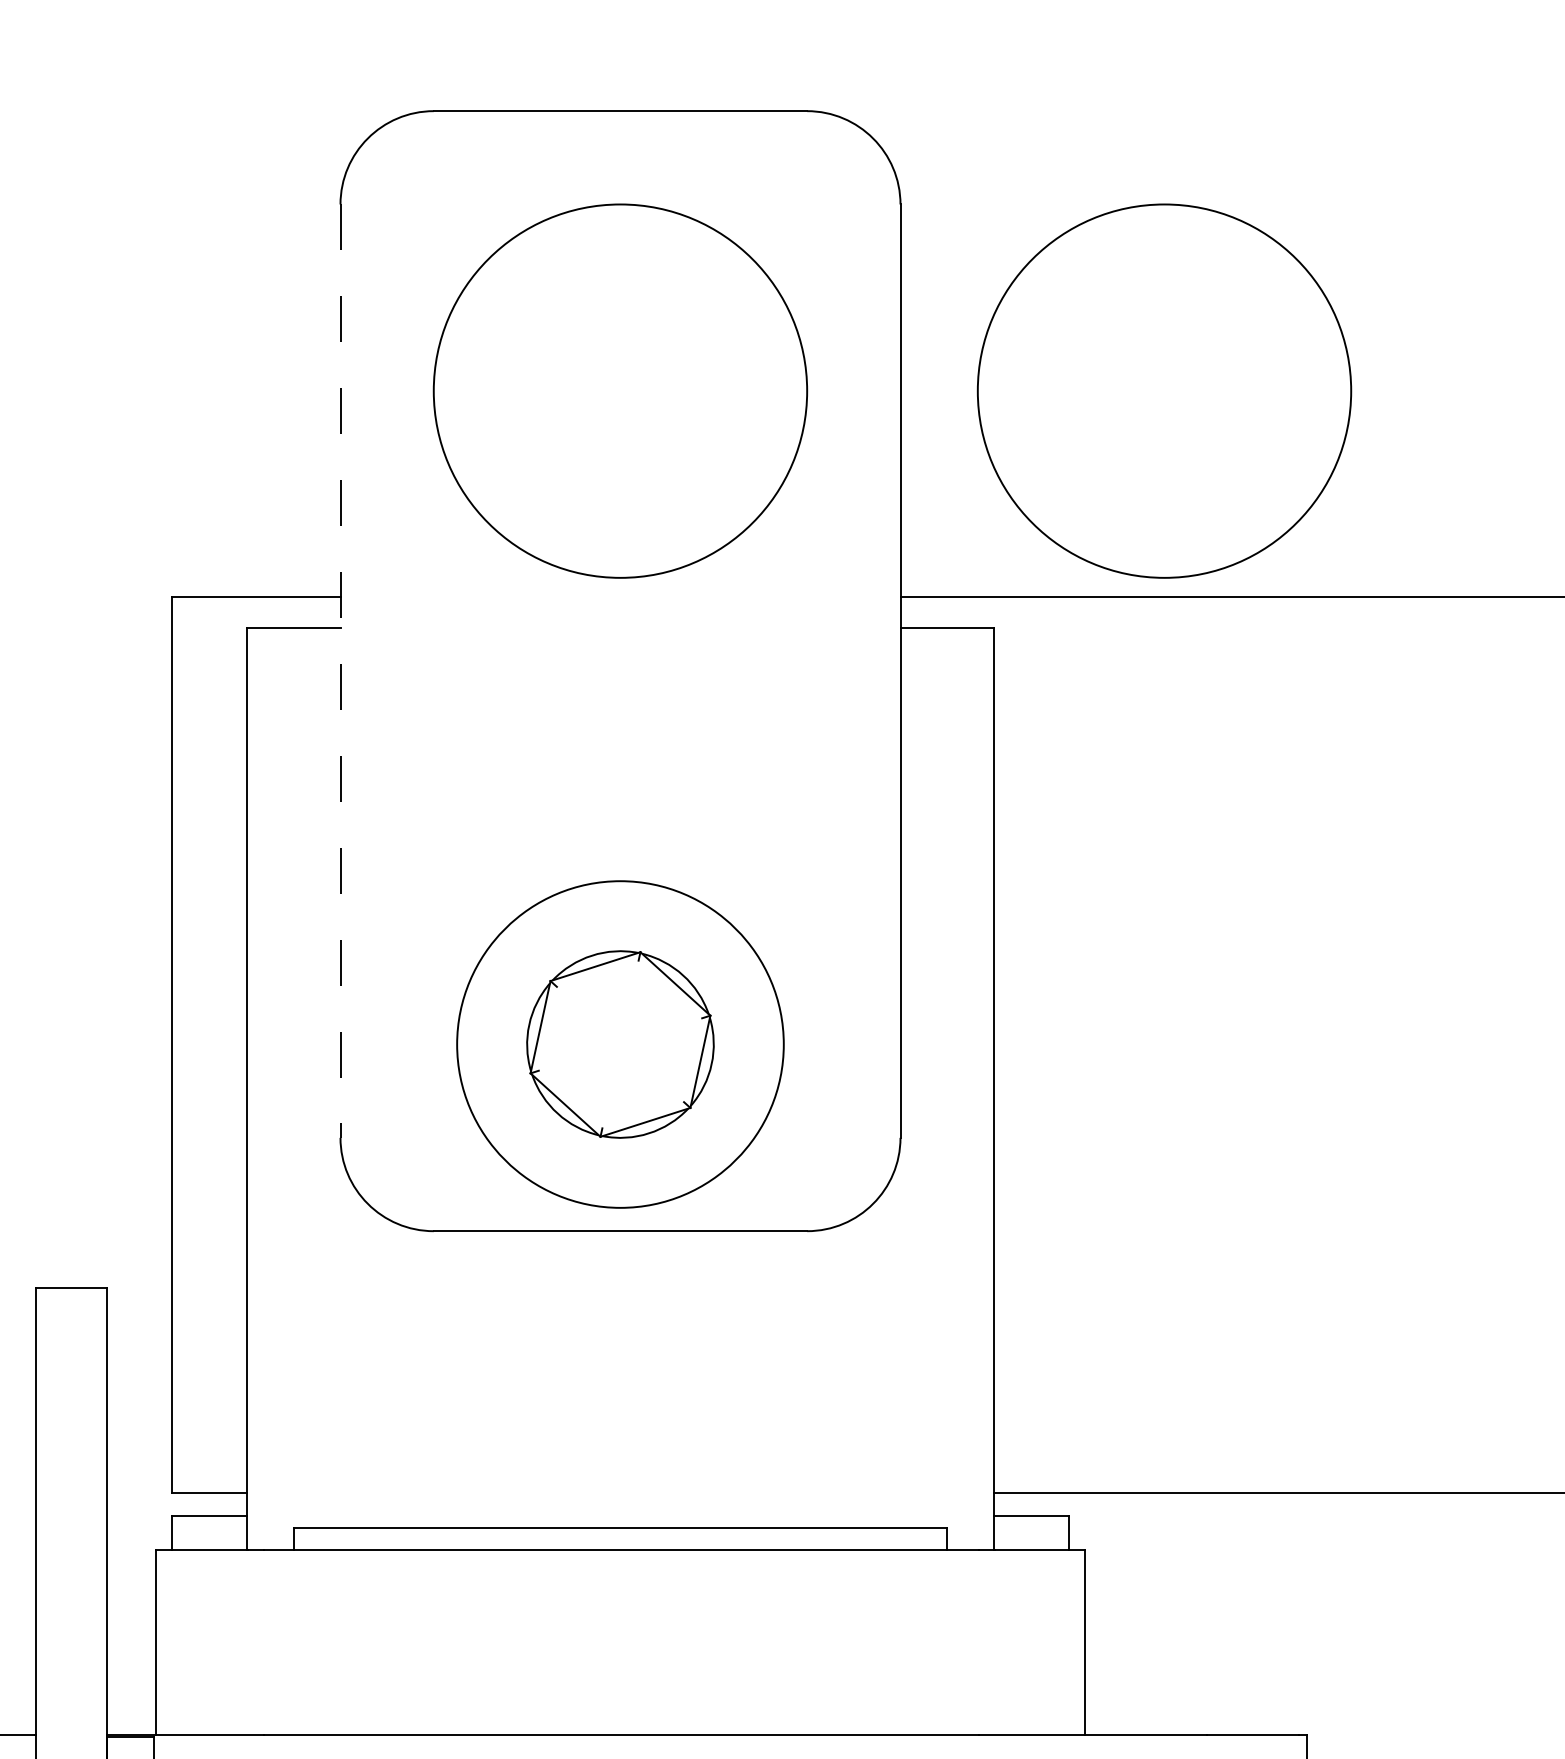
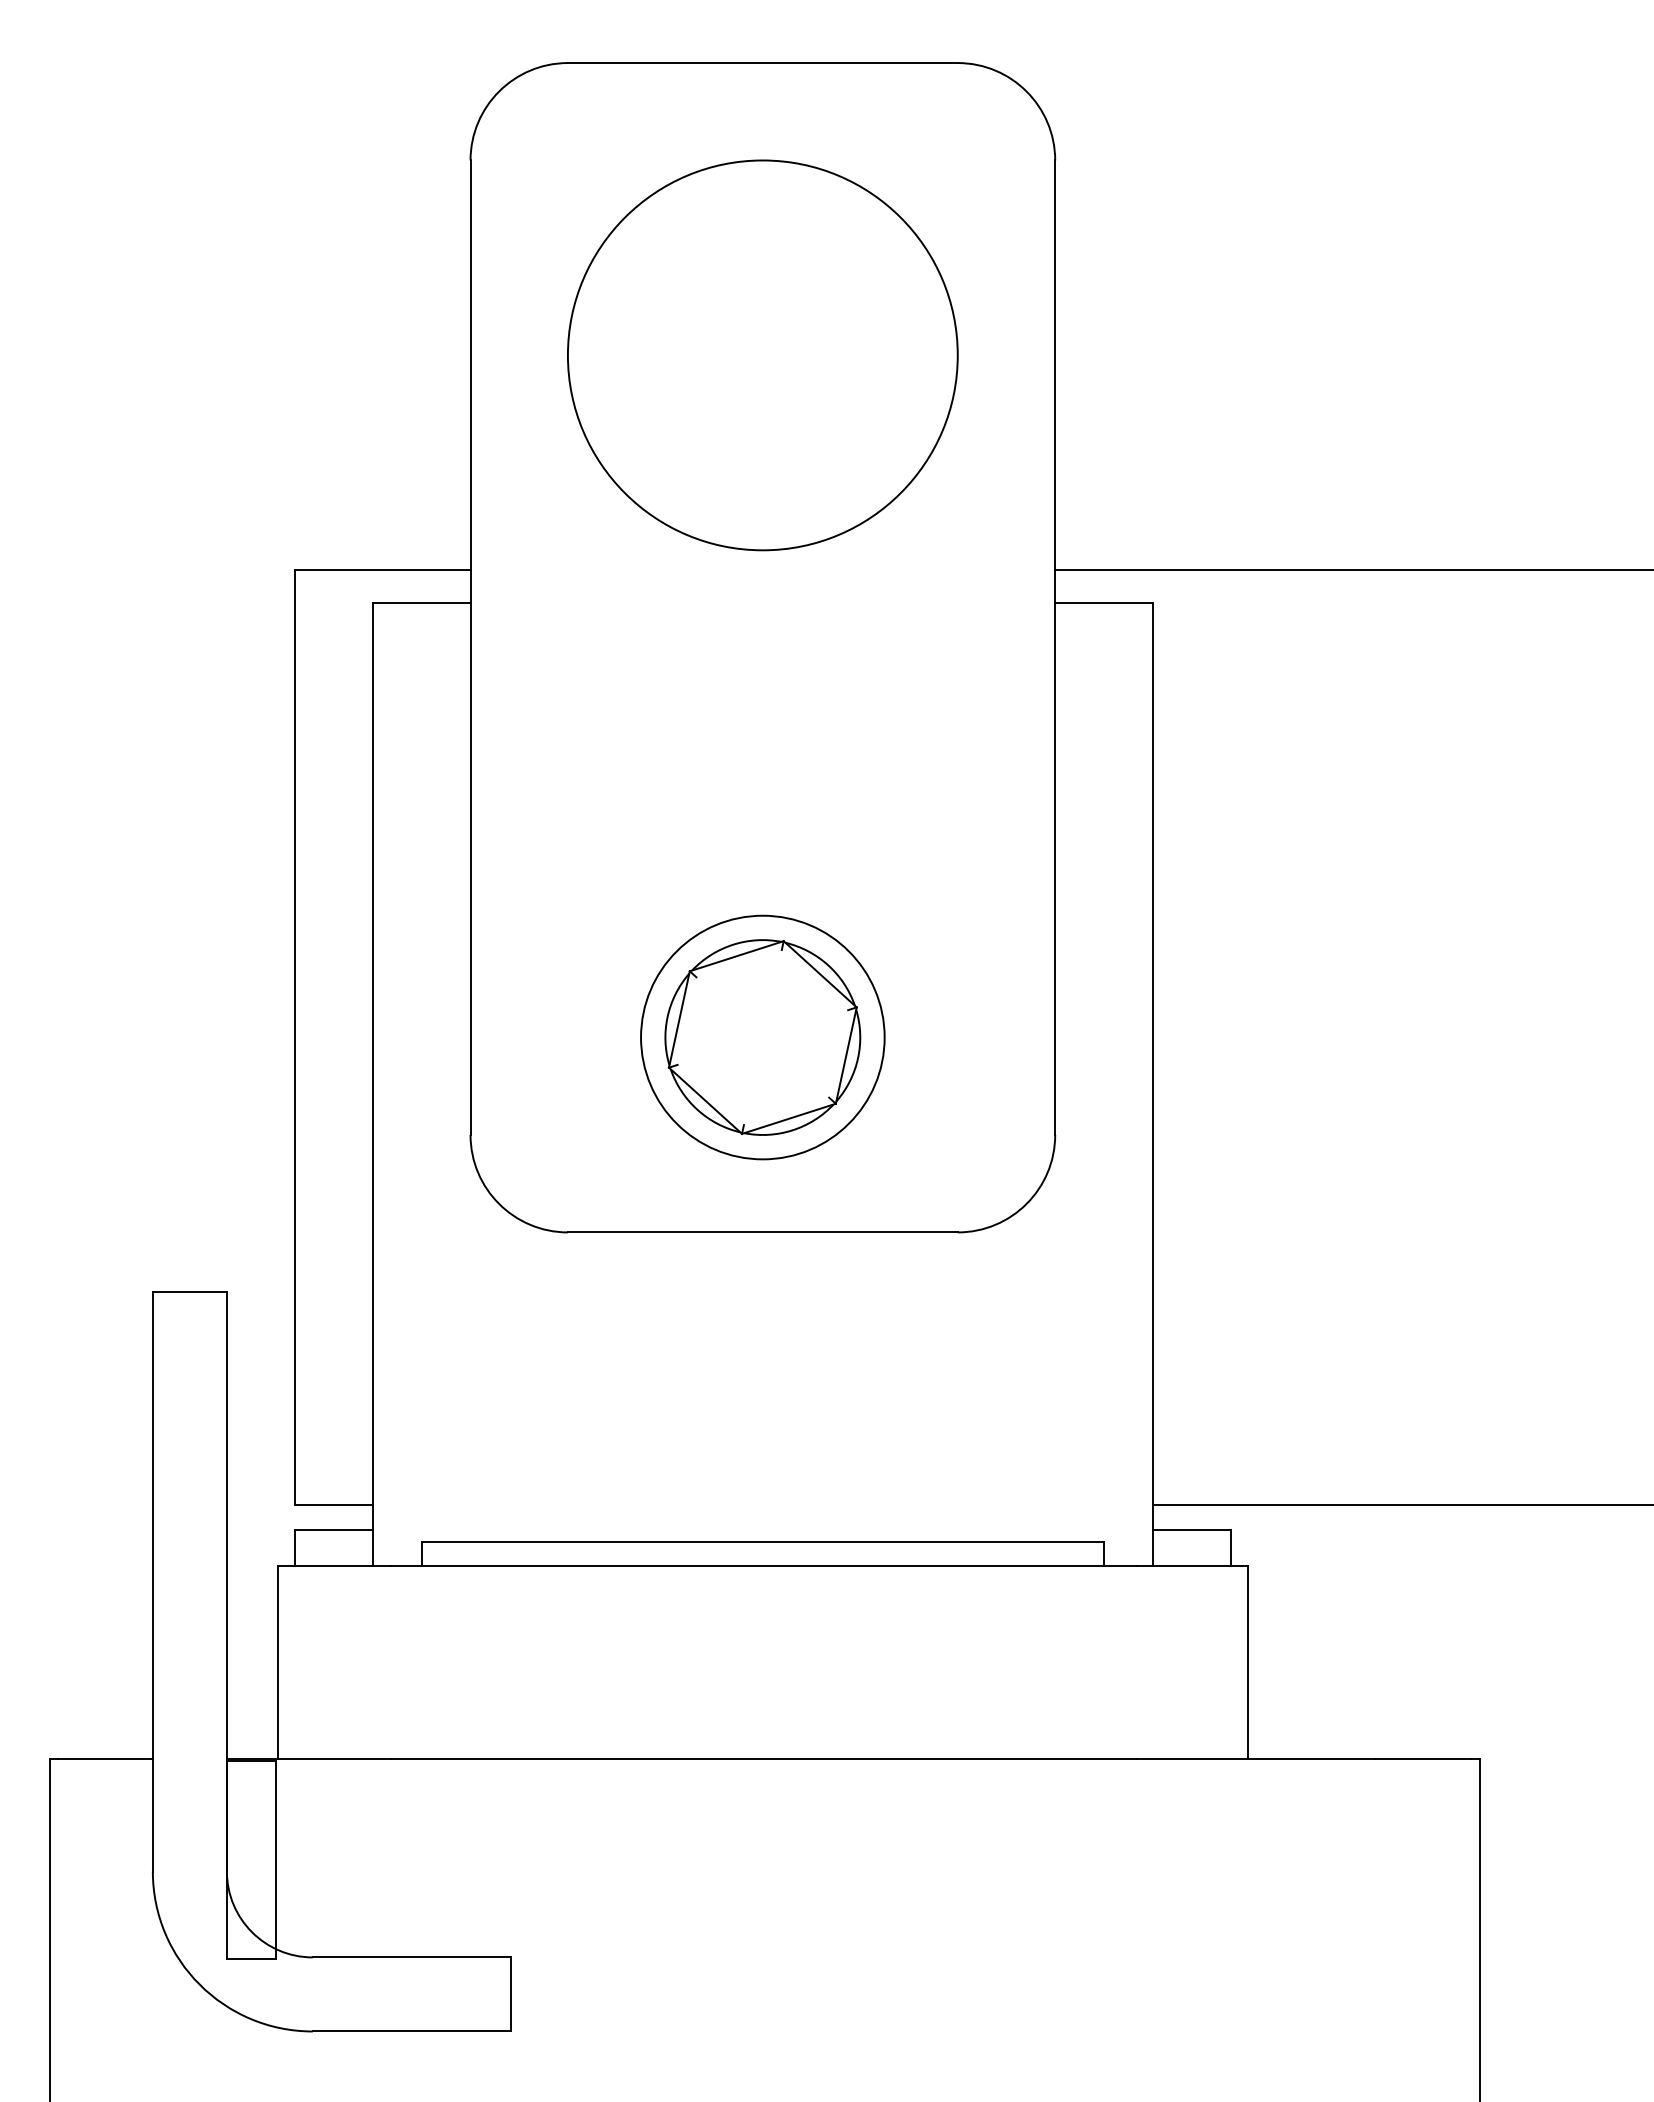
circle: (1164, 391) -> (1330, 355), removed
line: (340, 671) -> (470, 648), dashed -> solid
circle: (620, 1044) -> (762, 1037), size x0.71

